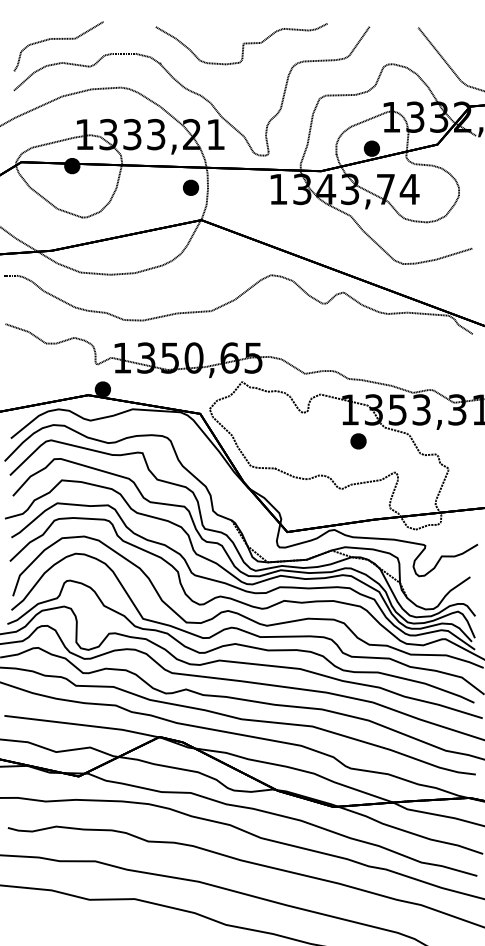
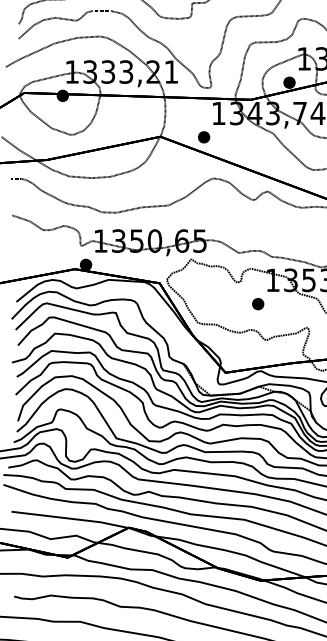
part: (190, 187) -> (203, 137), moved
part: (358, 441) -> (258, 304), moved

